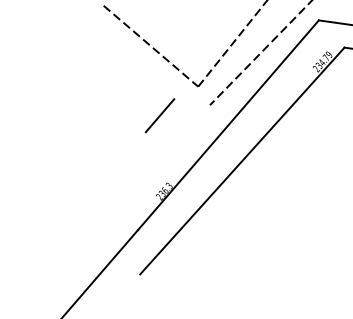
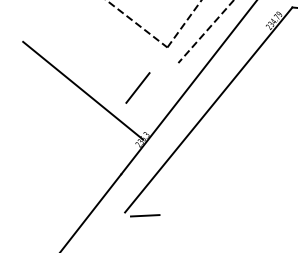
line: (159, 115) -> (137, 87), moved
line: (98, 131) -> (82, 90), added
line: (162, 279) -> (144, 215), added

